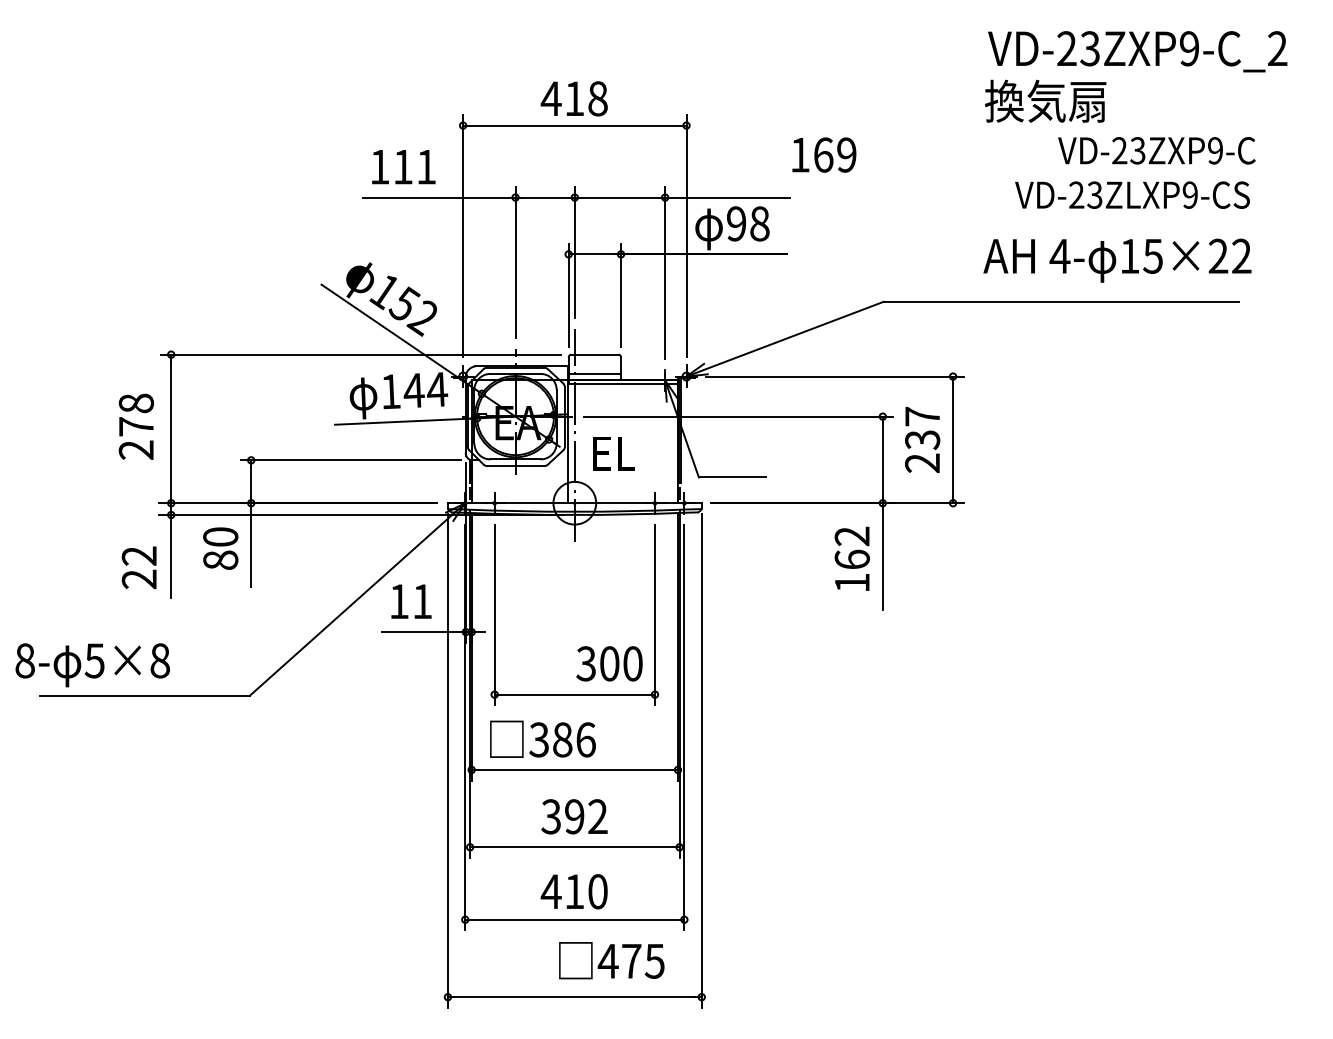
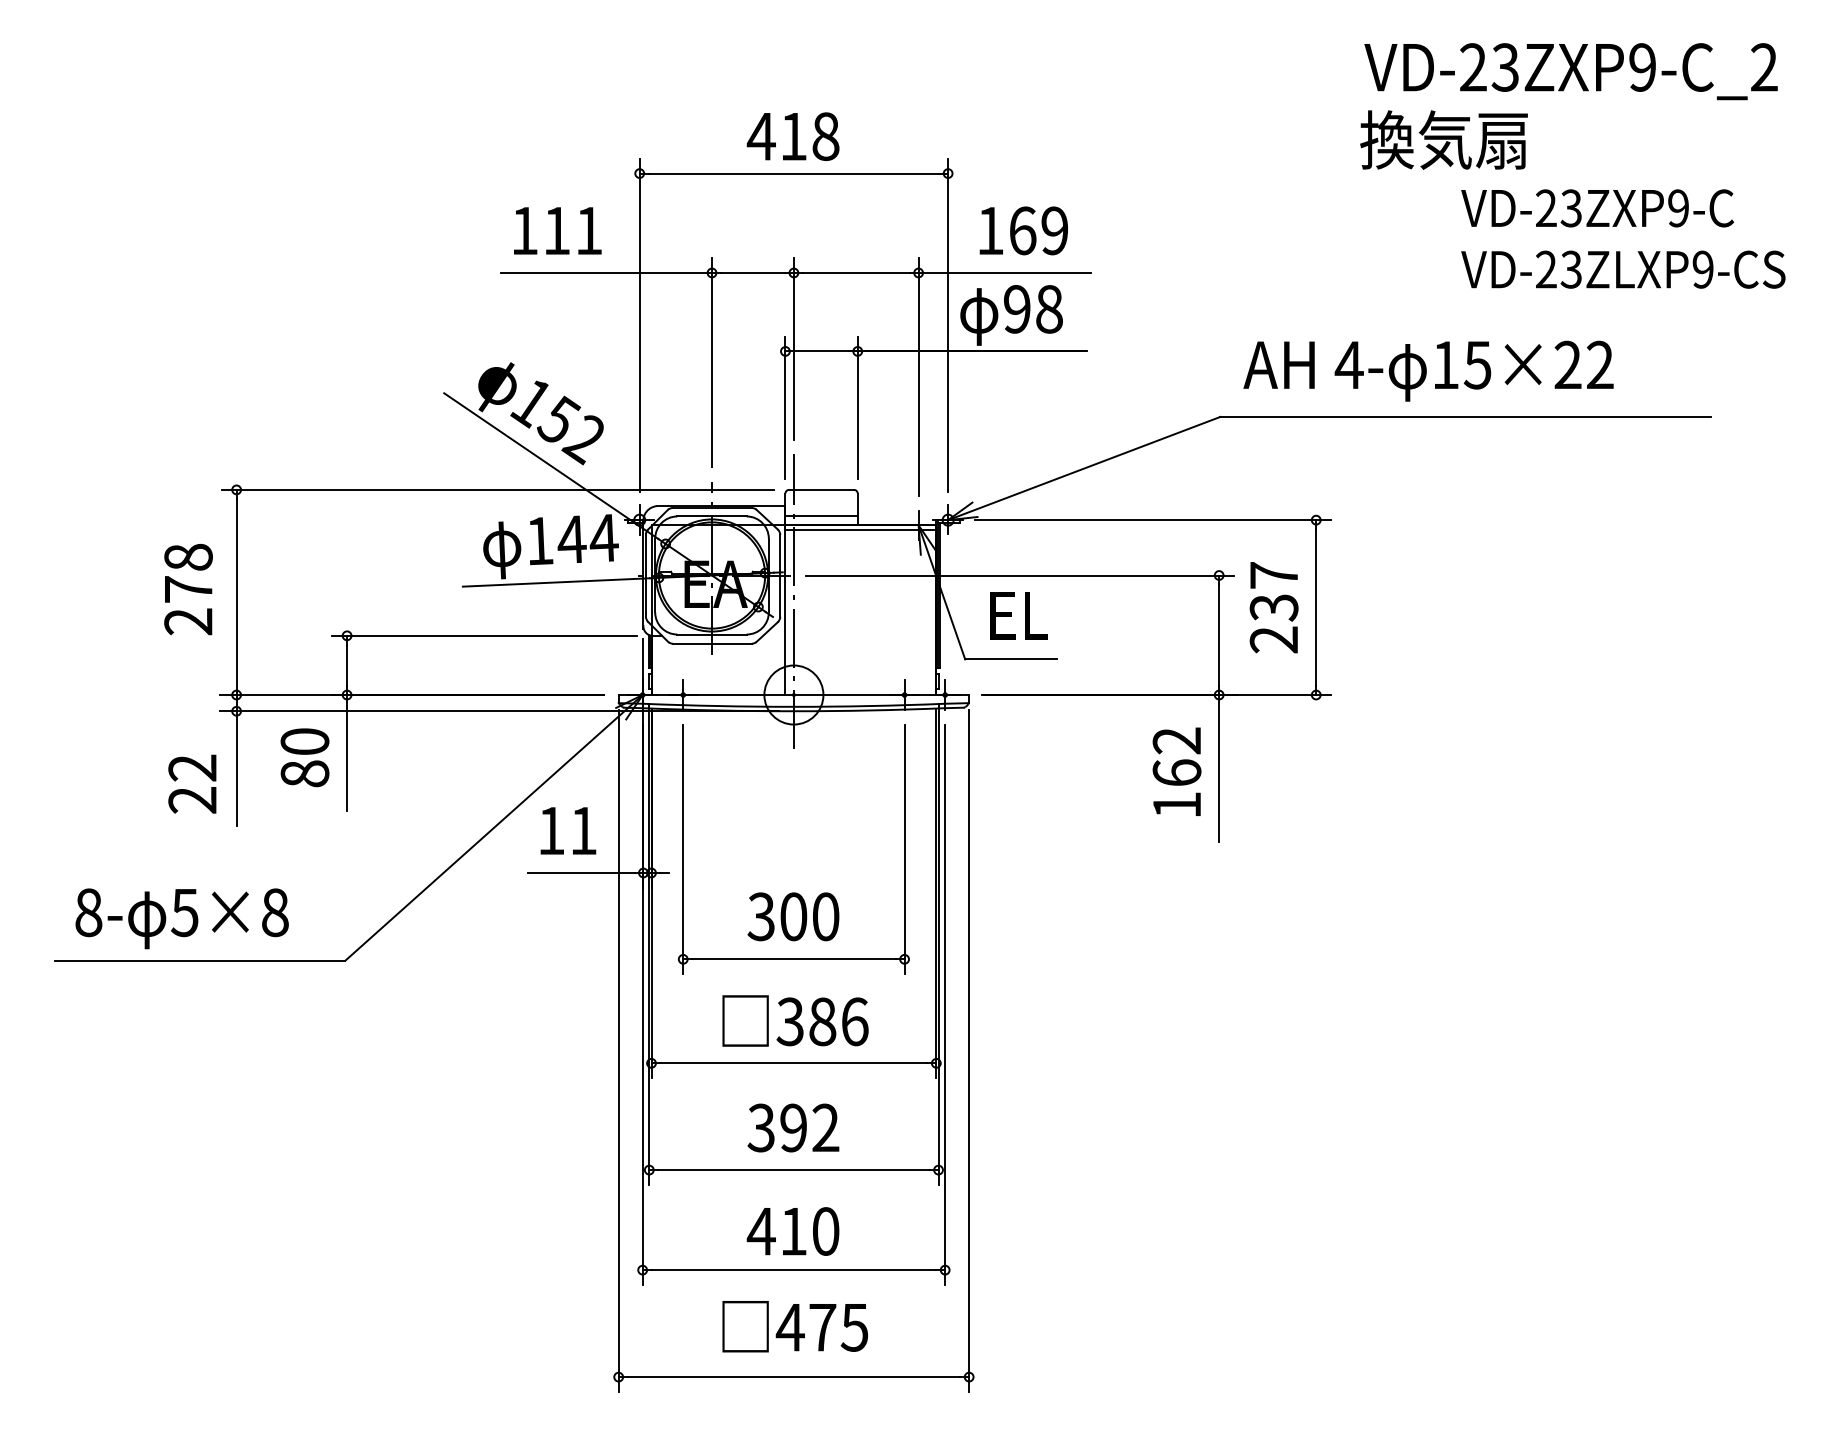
text: (824, 154) -> (1024, 230), moved
text: (1132, 194) -> (1623, 268), moved
text: (1117, 260) -> (1428, 370), moved
text: (613, 453) -> (1018, 615), moved
text: (609, 663) -> (793, 916), moved
text: (92, 665) -> (181, 919), moved
text: (542, 738) -> (794, 1019), moved
text: (611, 960) -> (794, 1326), moved

